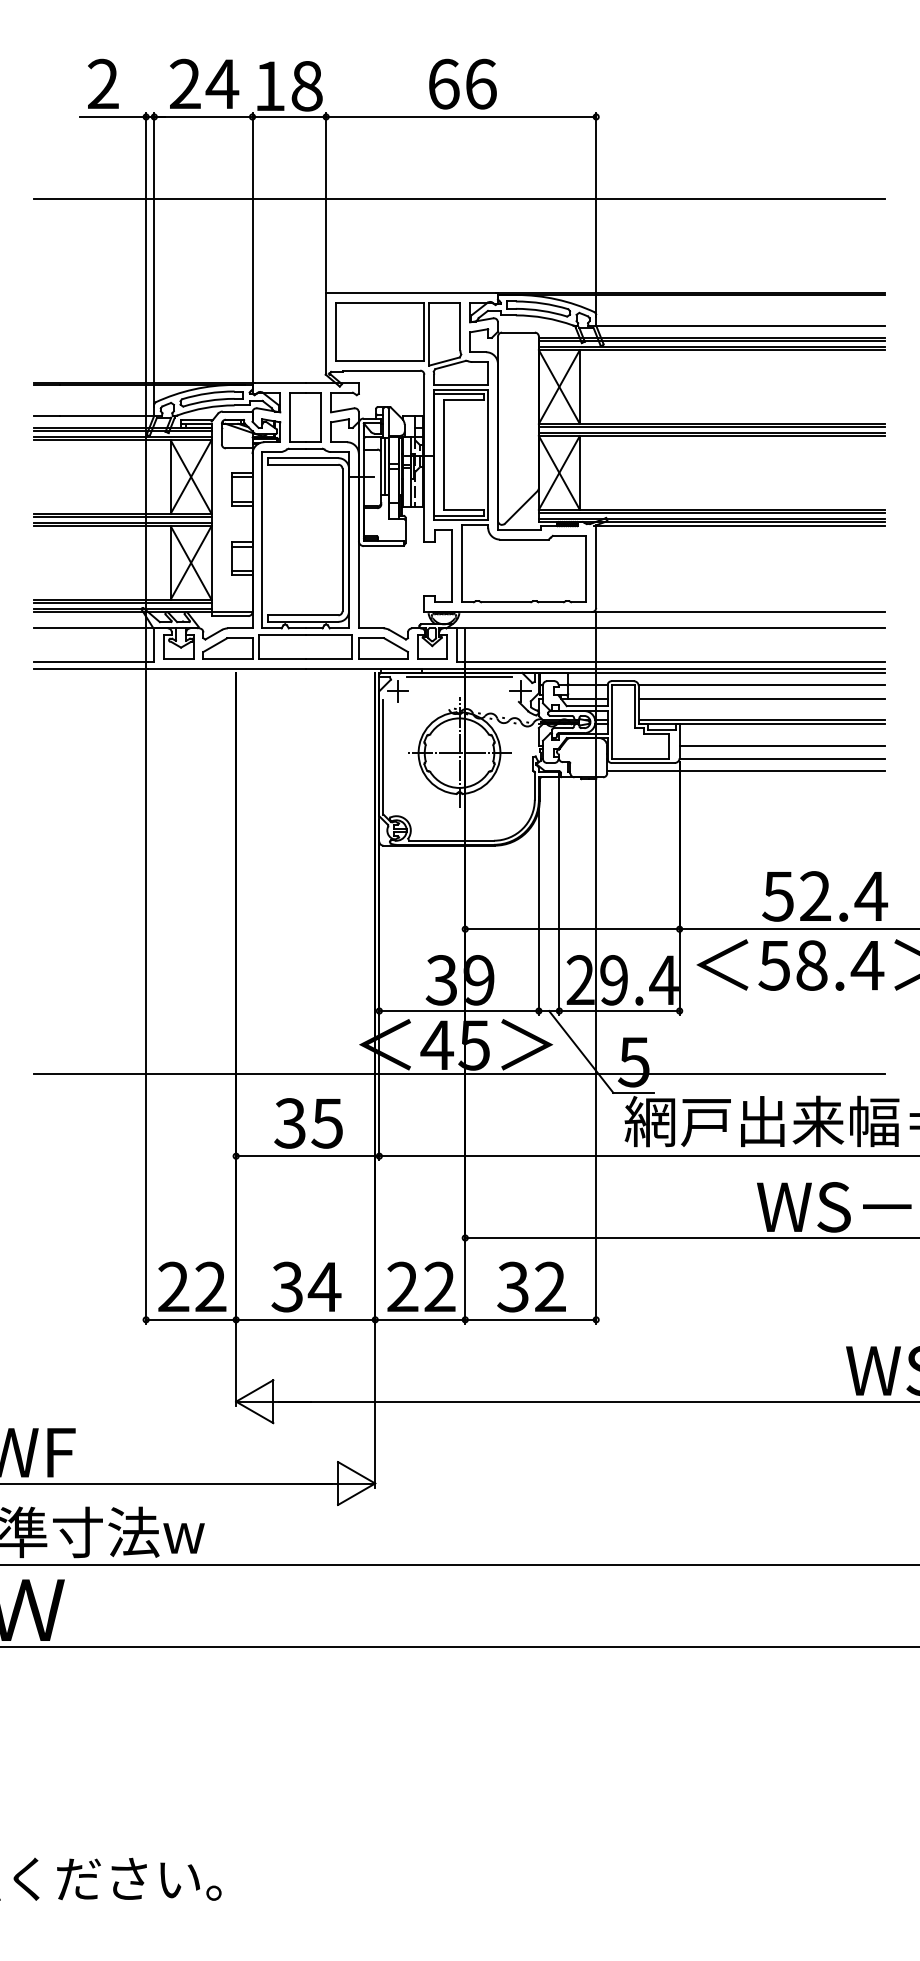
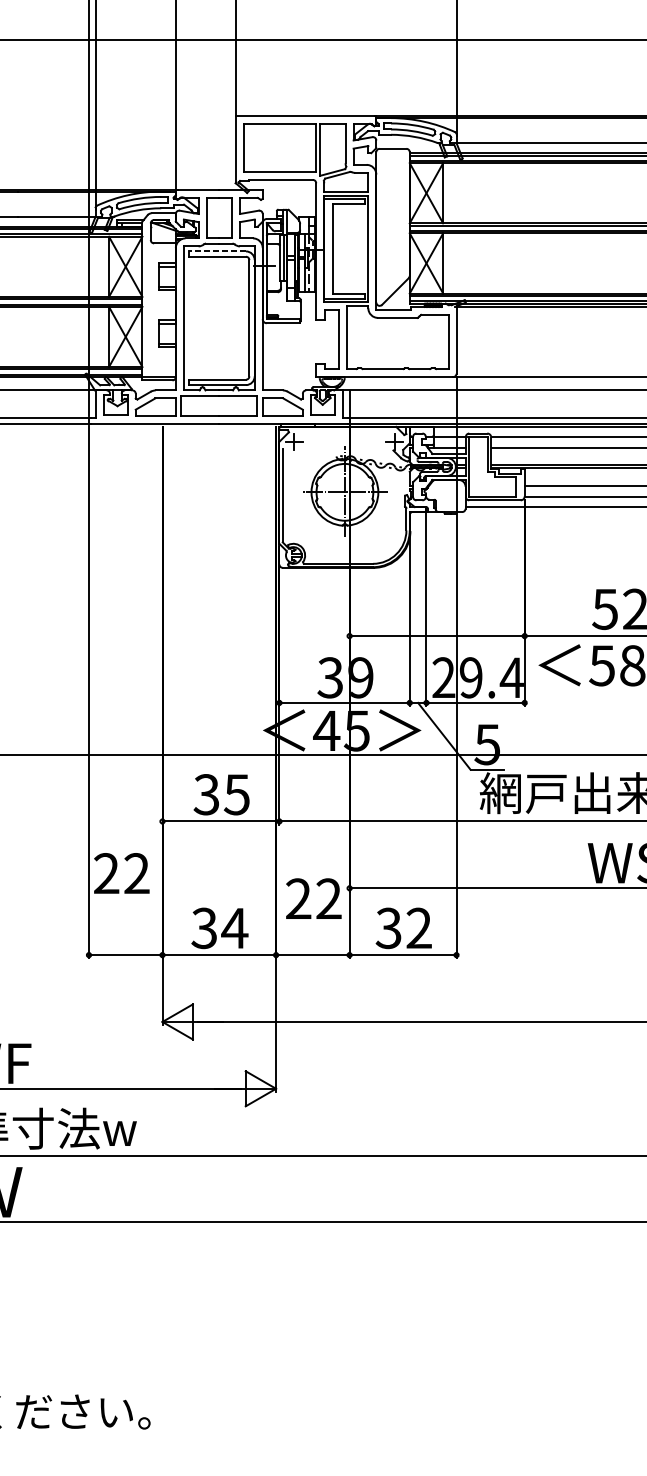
line: (303, 458) -> (217, 251), solid -> dashed
line: (458, 677) -> (344, 430), removed
text: (192, 1286) -> (121, 873), moved
text: (421, 1286) -> (313, 898), moved

